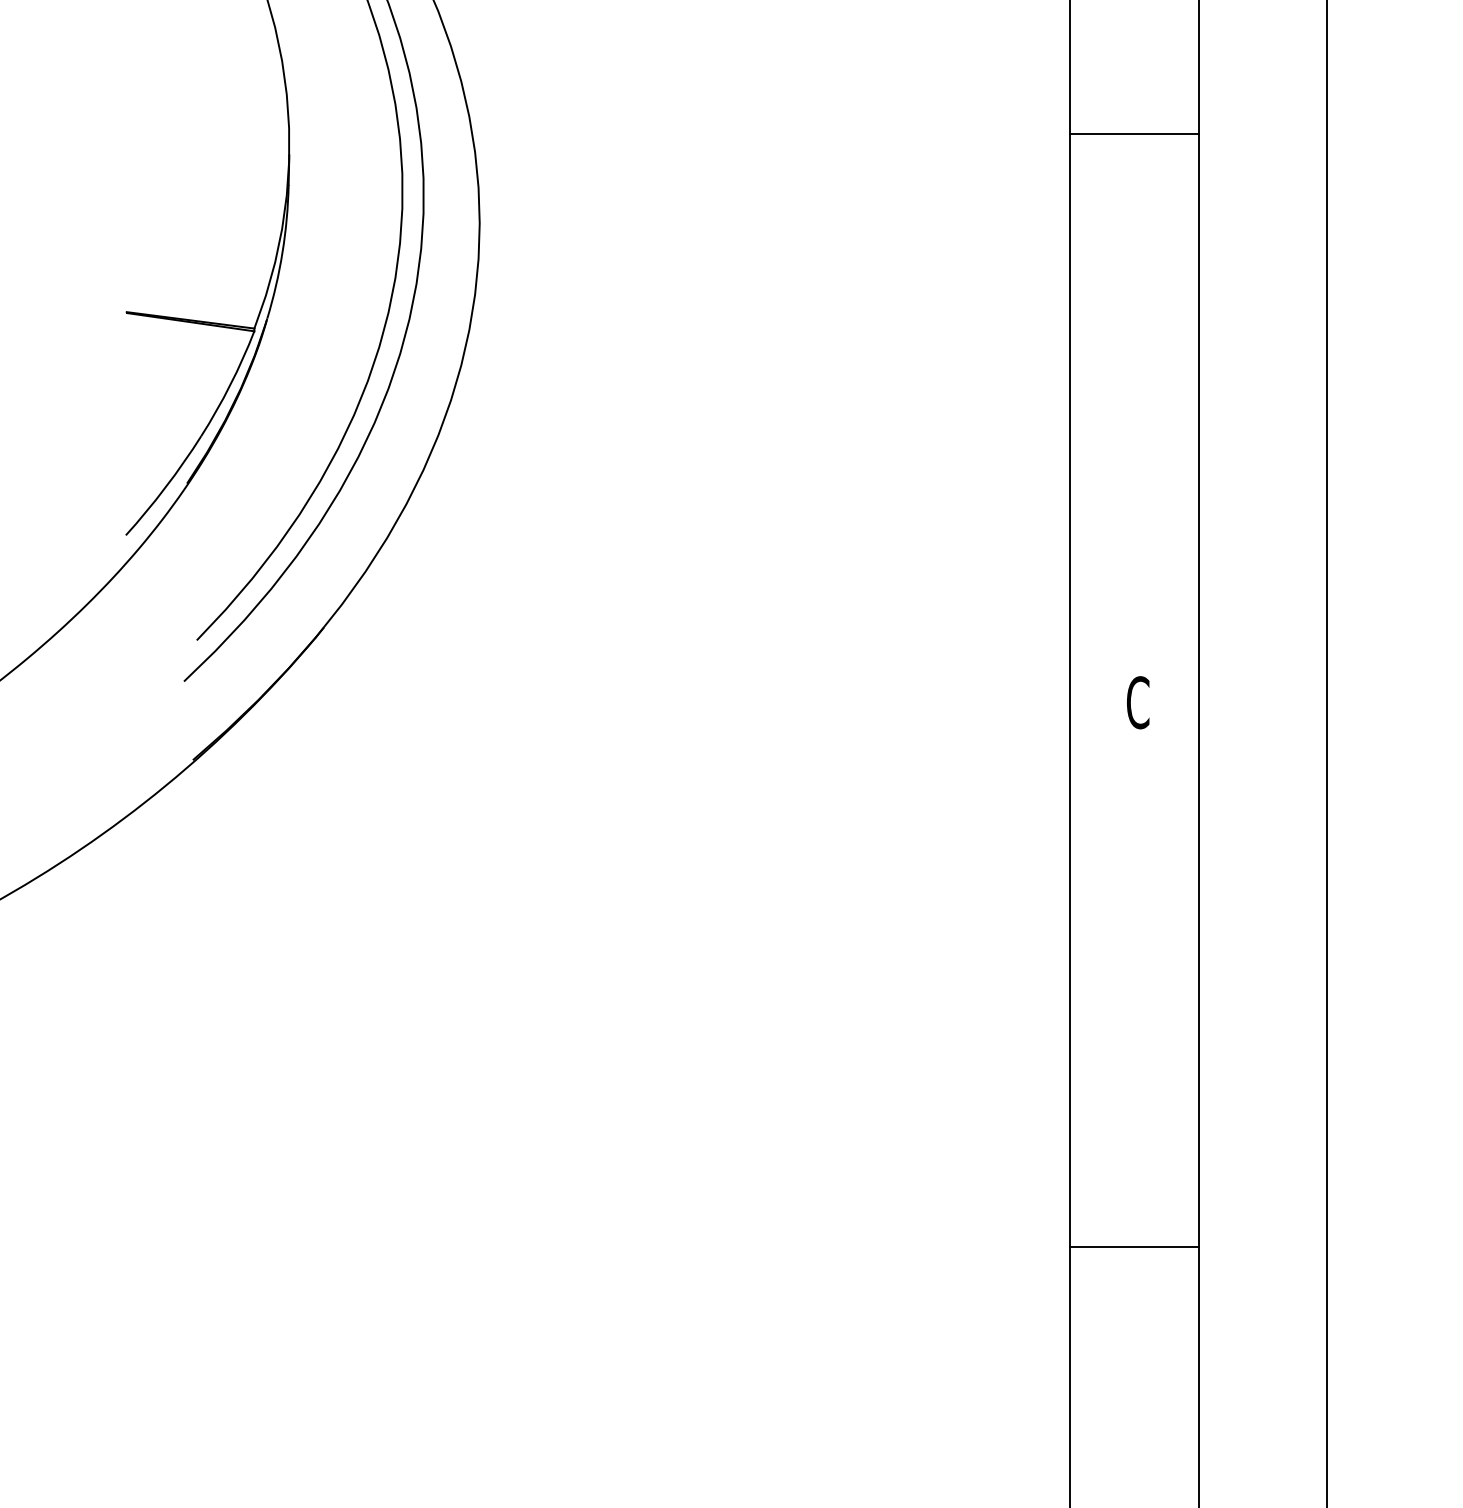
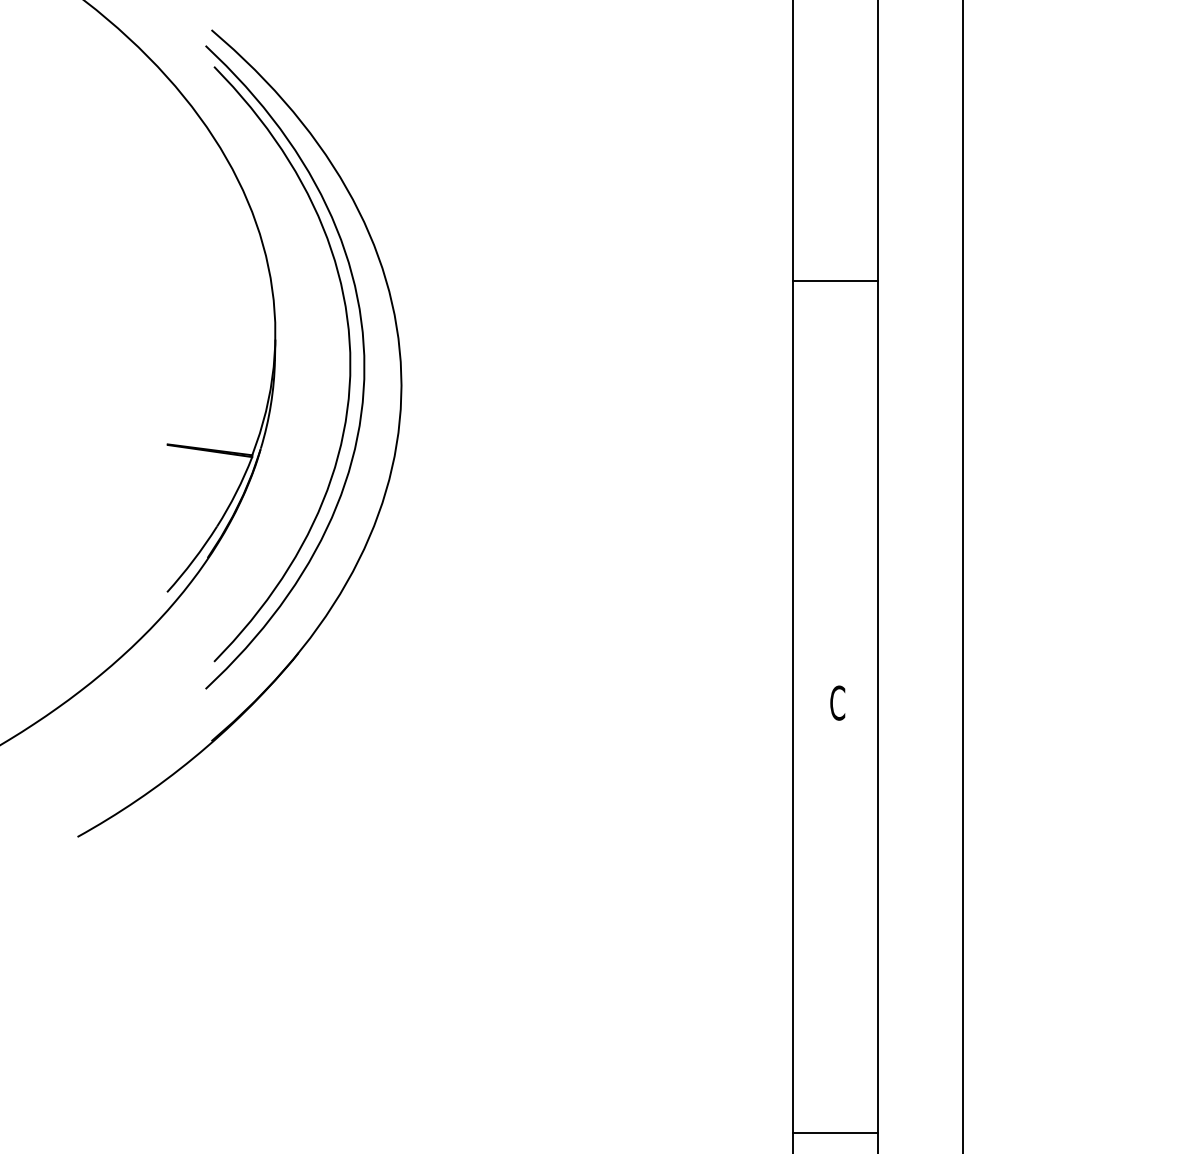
line: (1133, 134) -> (834, 281), moved
line: (1133, 1246) -> (834, 1132), moved

